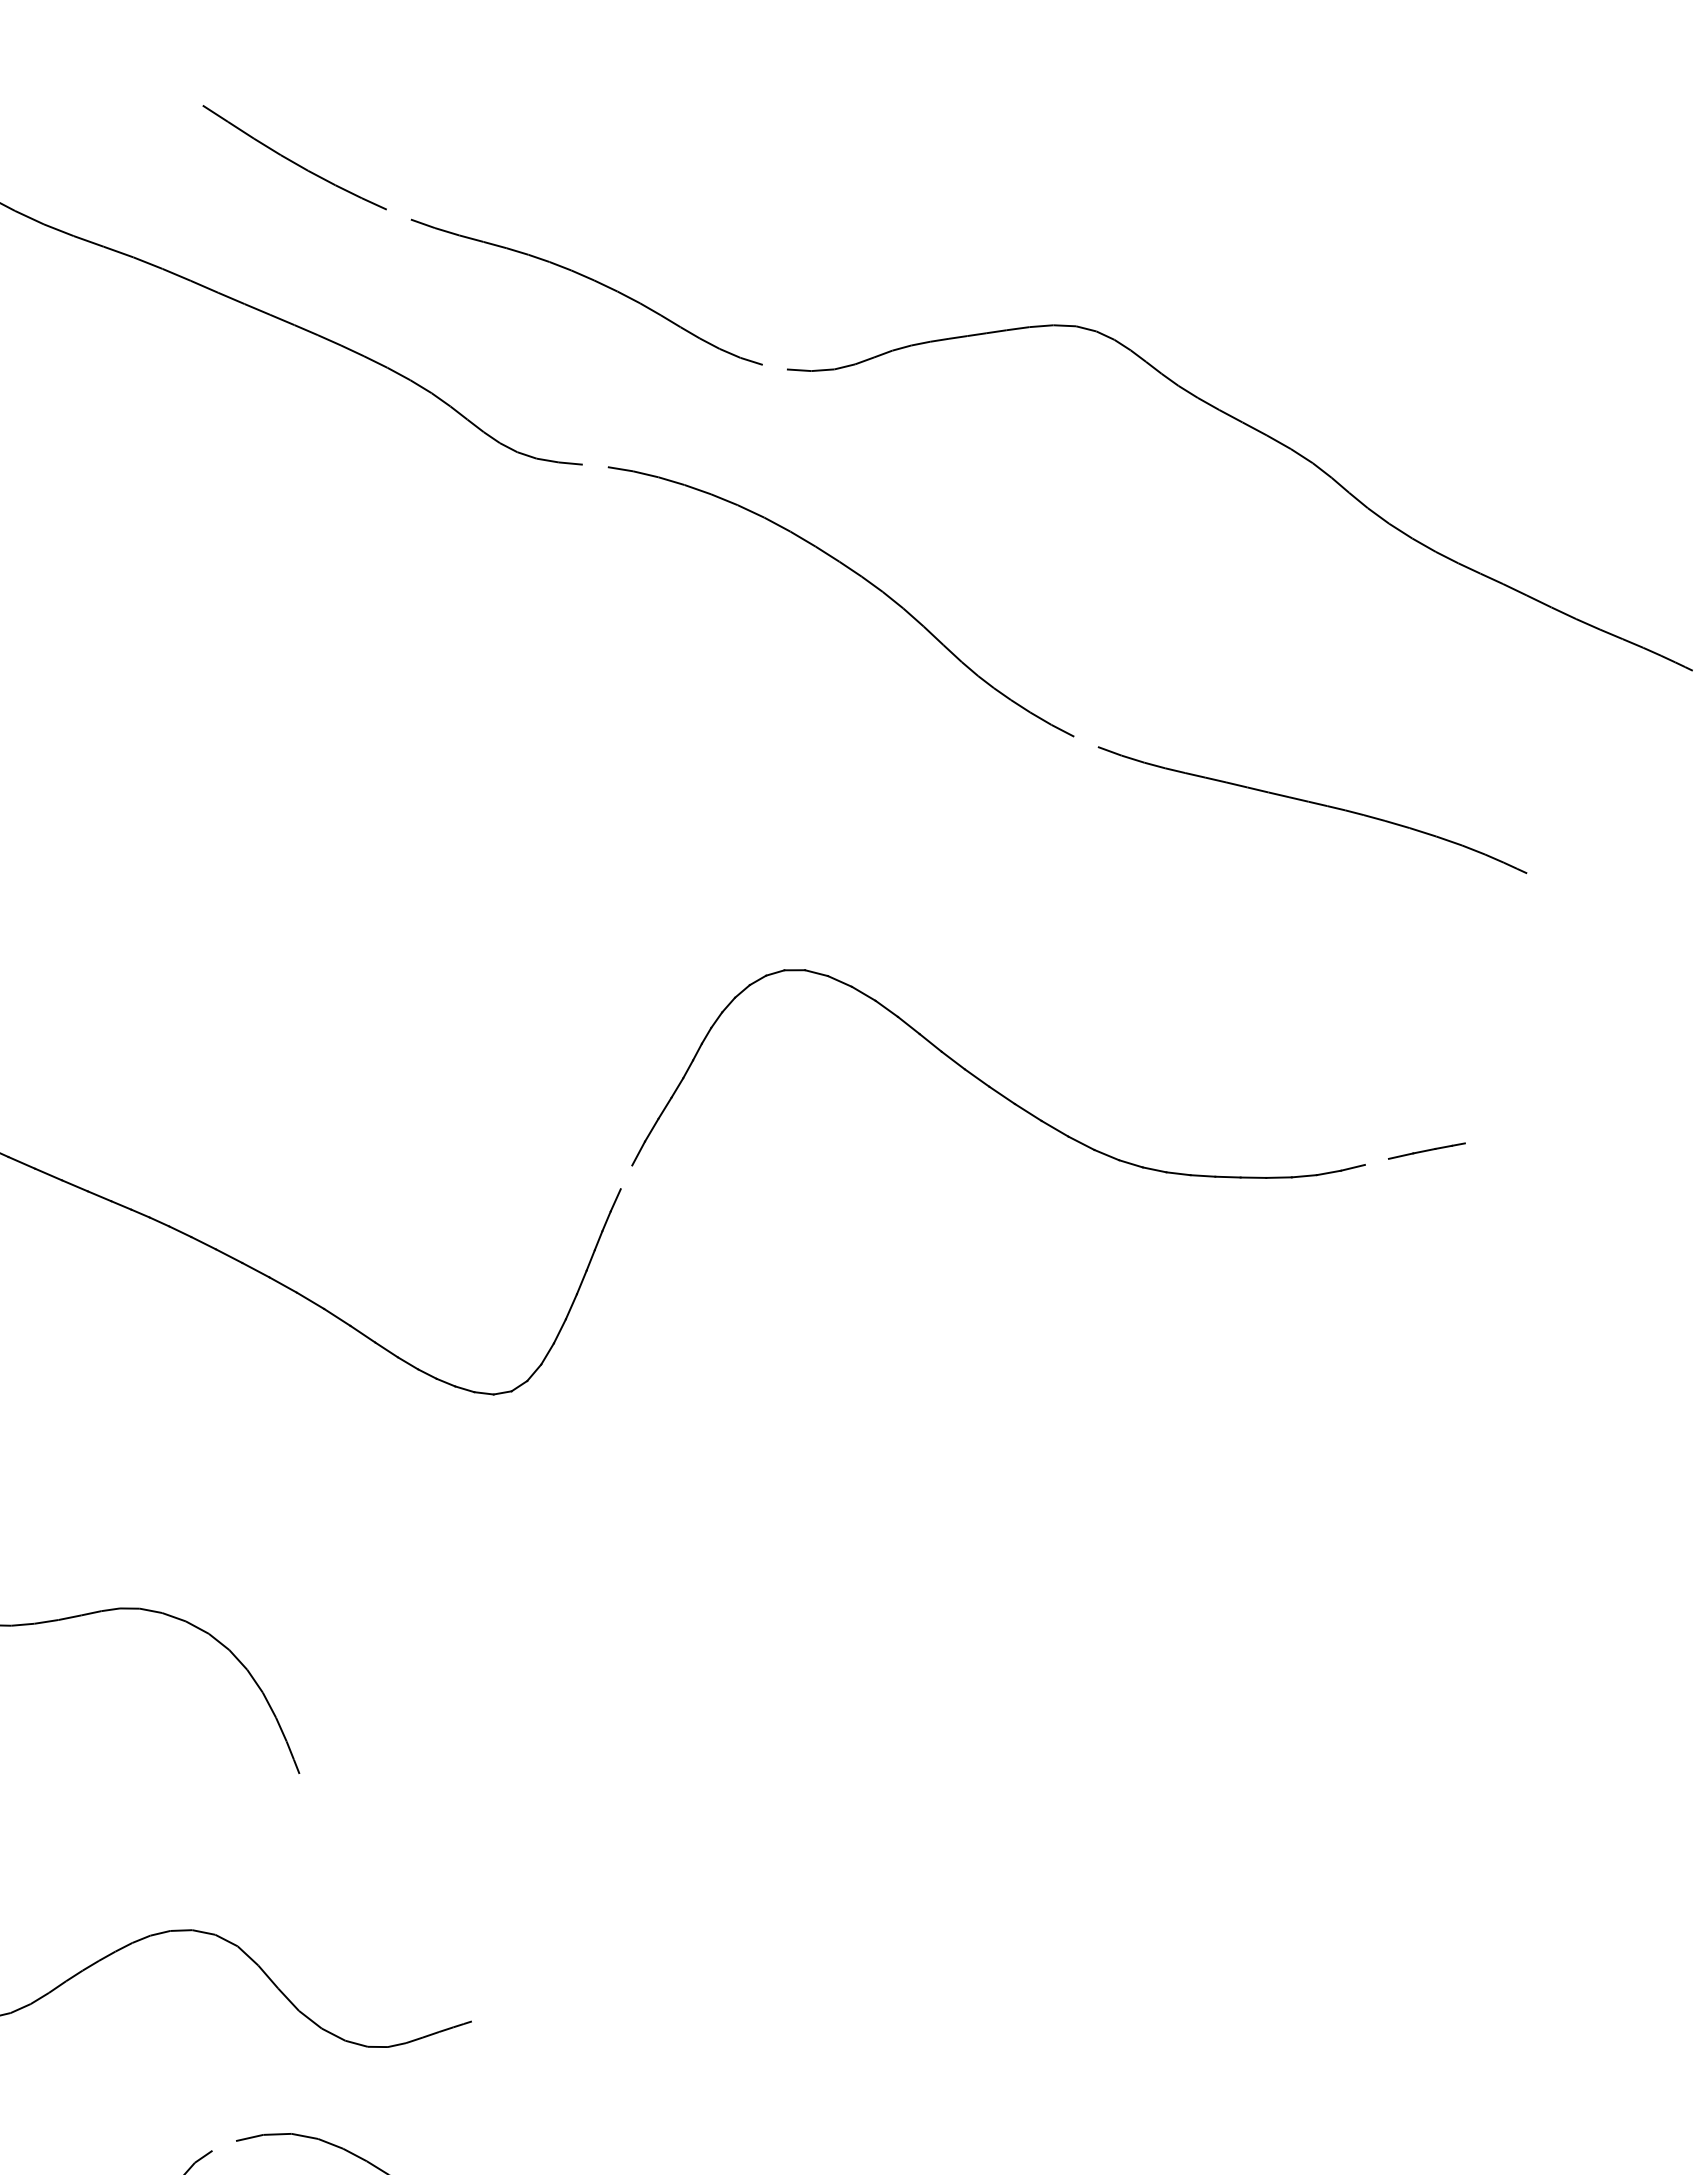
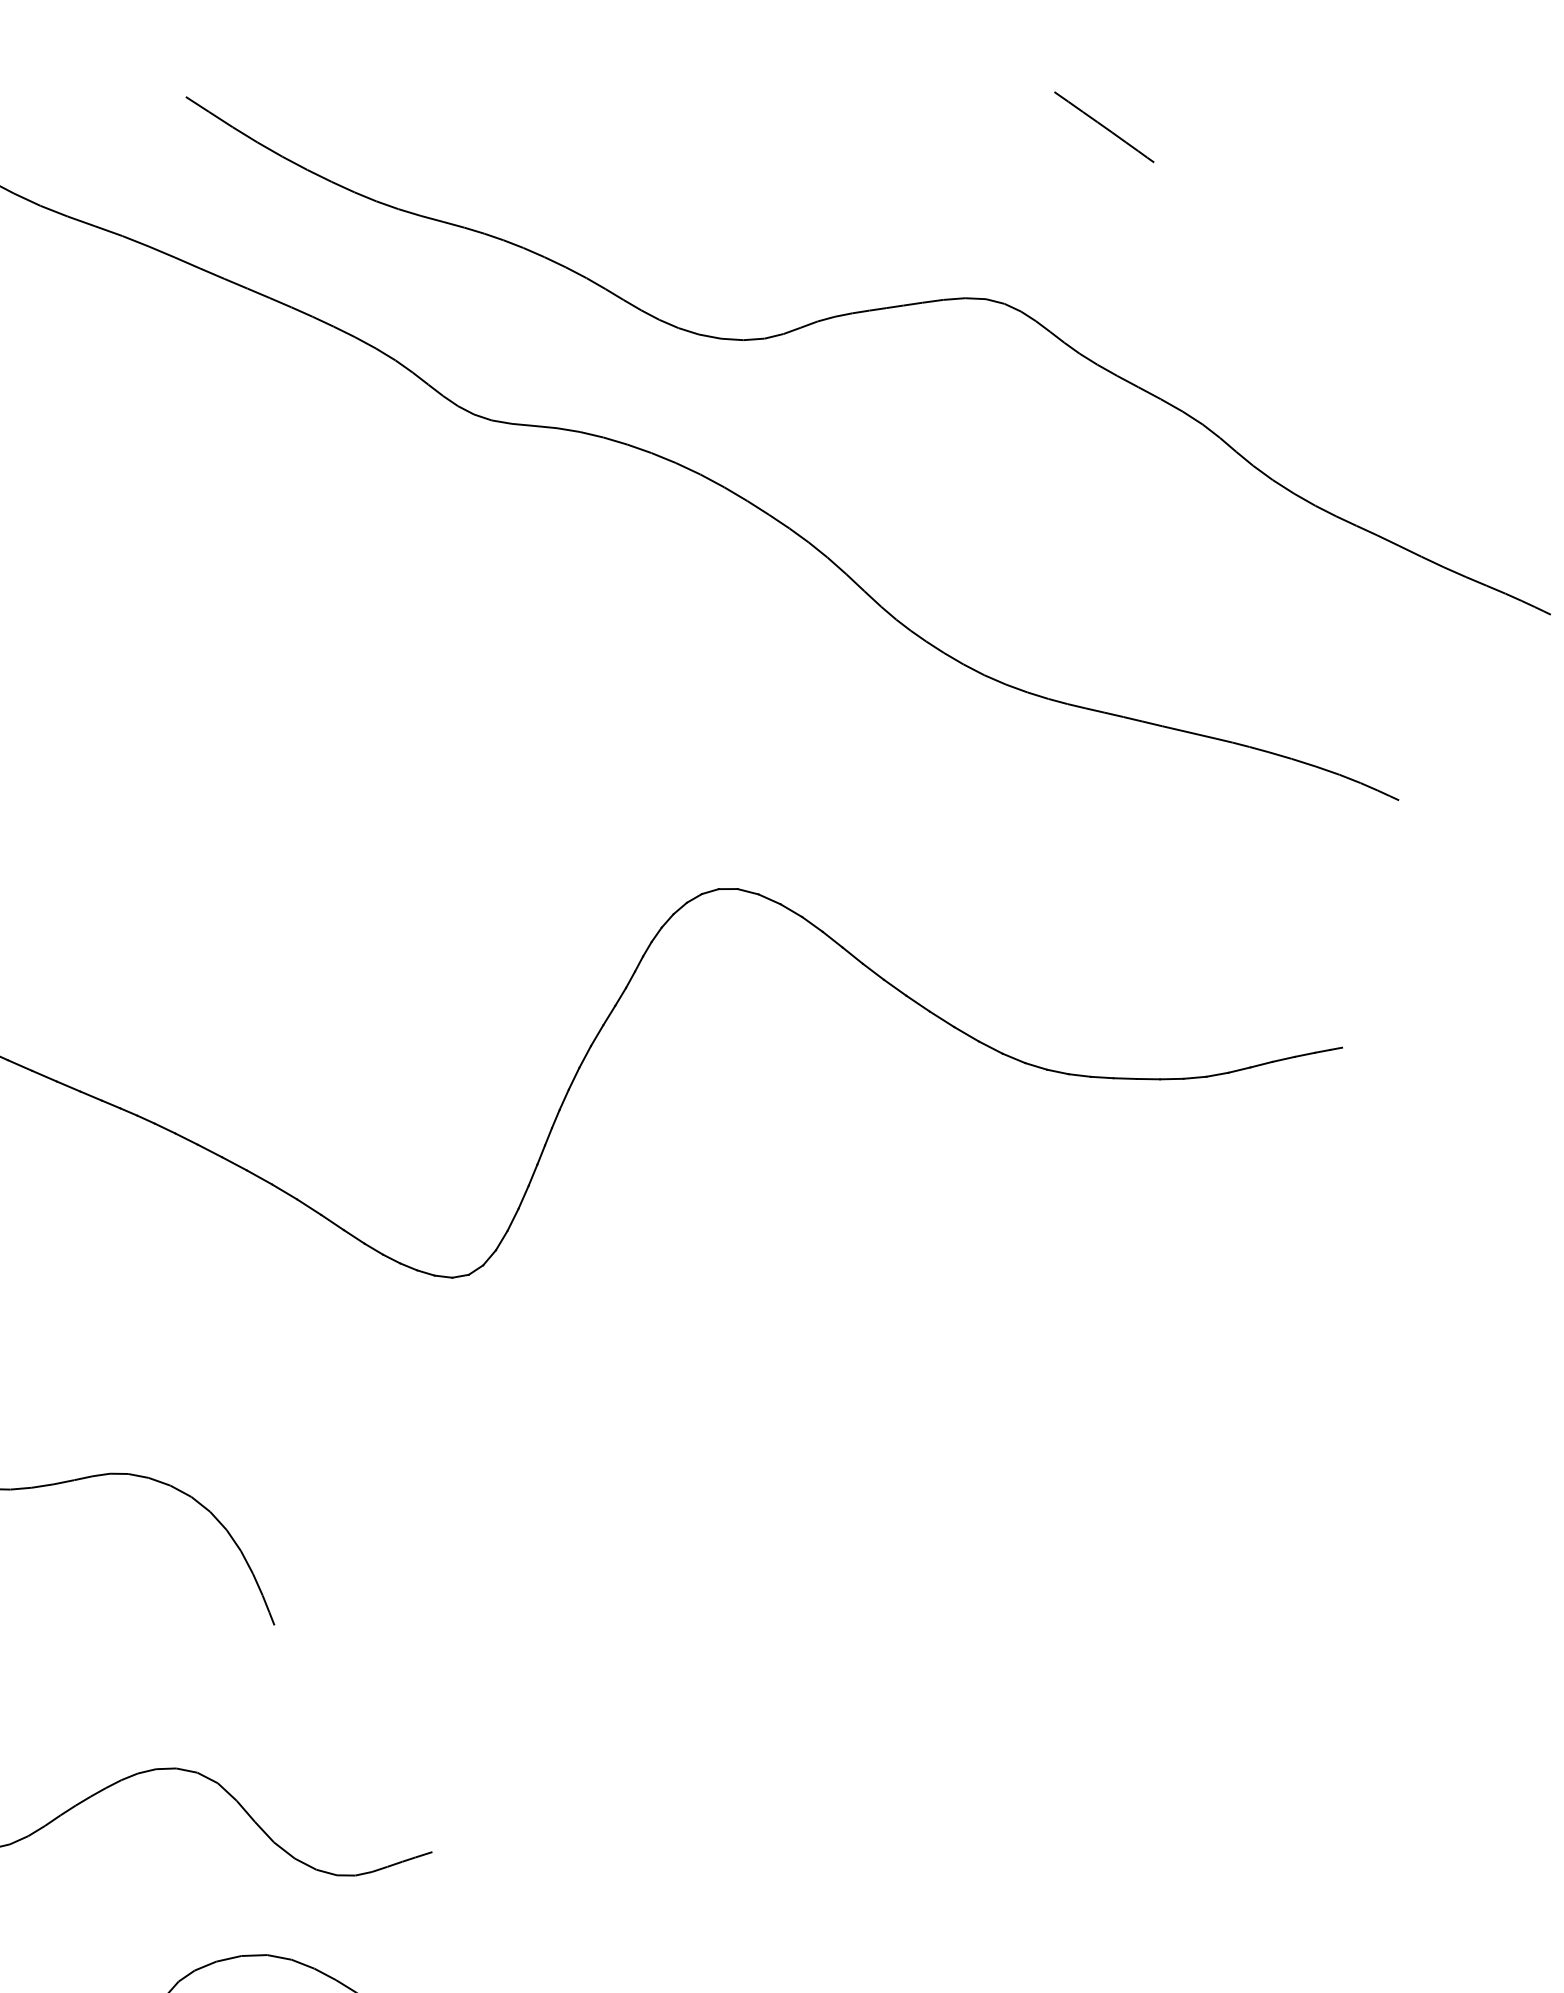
line: (1205, 138) -> (1104, 127), added
line: (398, 214) -> (365, 196), added
line: (774, 366) -> (709, 335), added
line: (594, 465) -> (544, 426), added
line: (1085, 741) -> (994, 679), added
line: (1376, 1161) -> (1261, 1064), added
line: (626, 1177) -> (574, 1078), added
line: (224, 2145) -> (205, 1965), added

